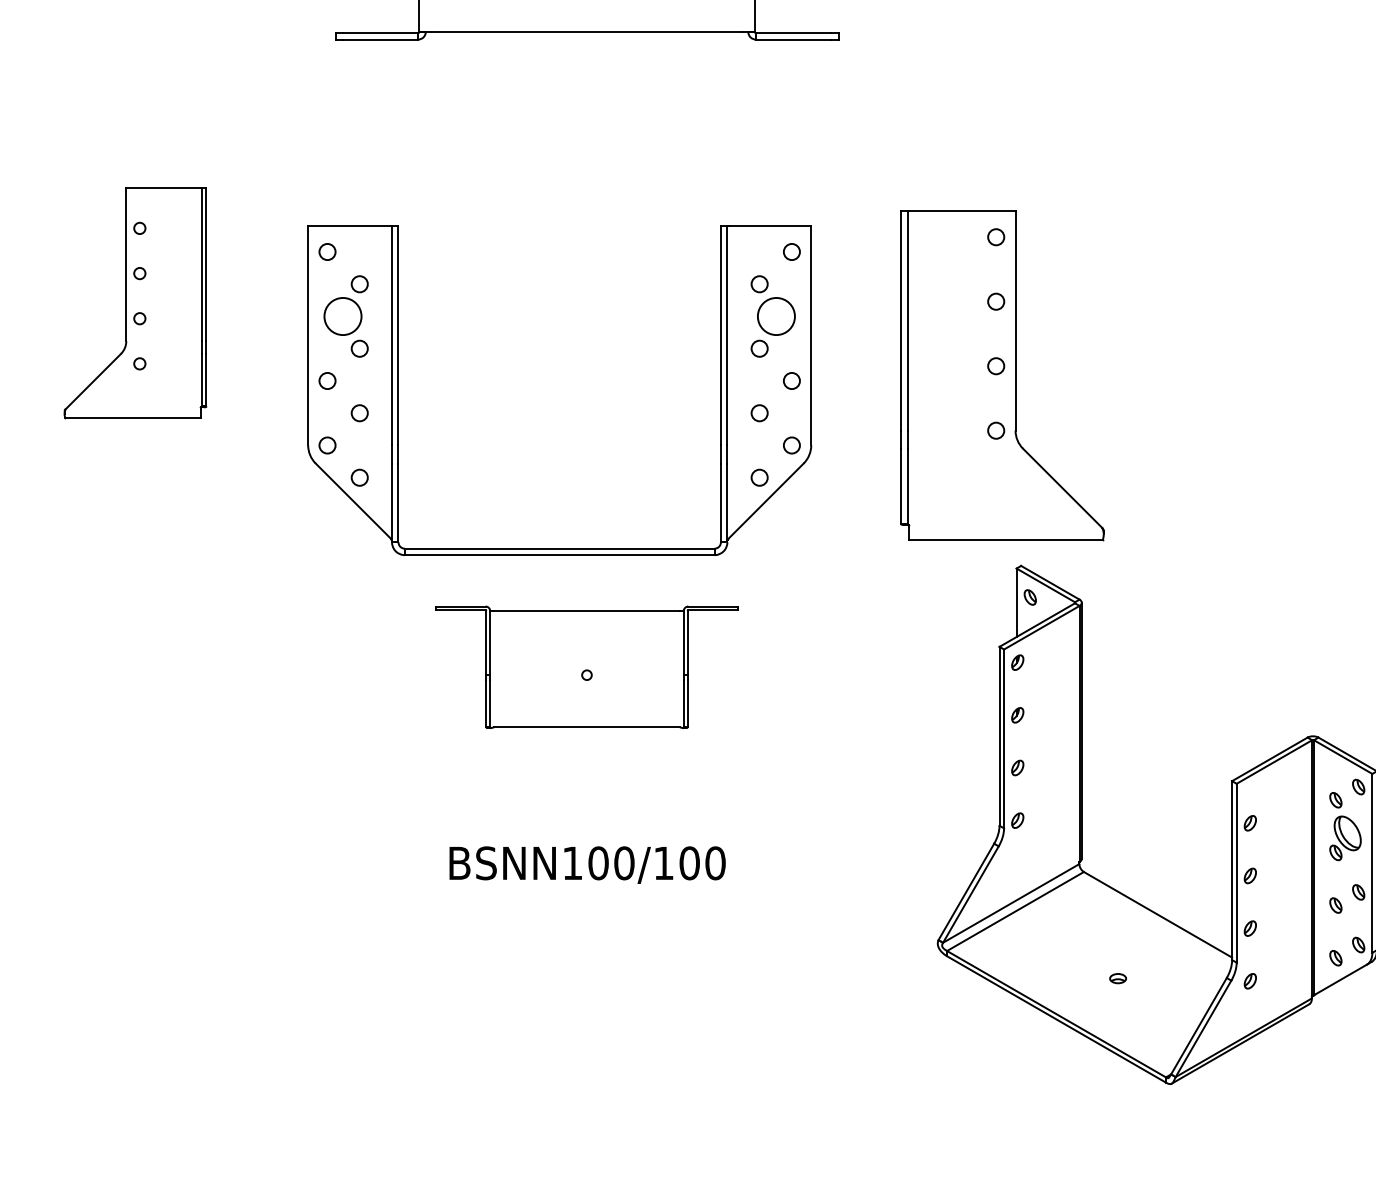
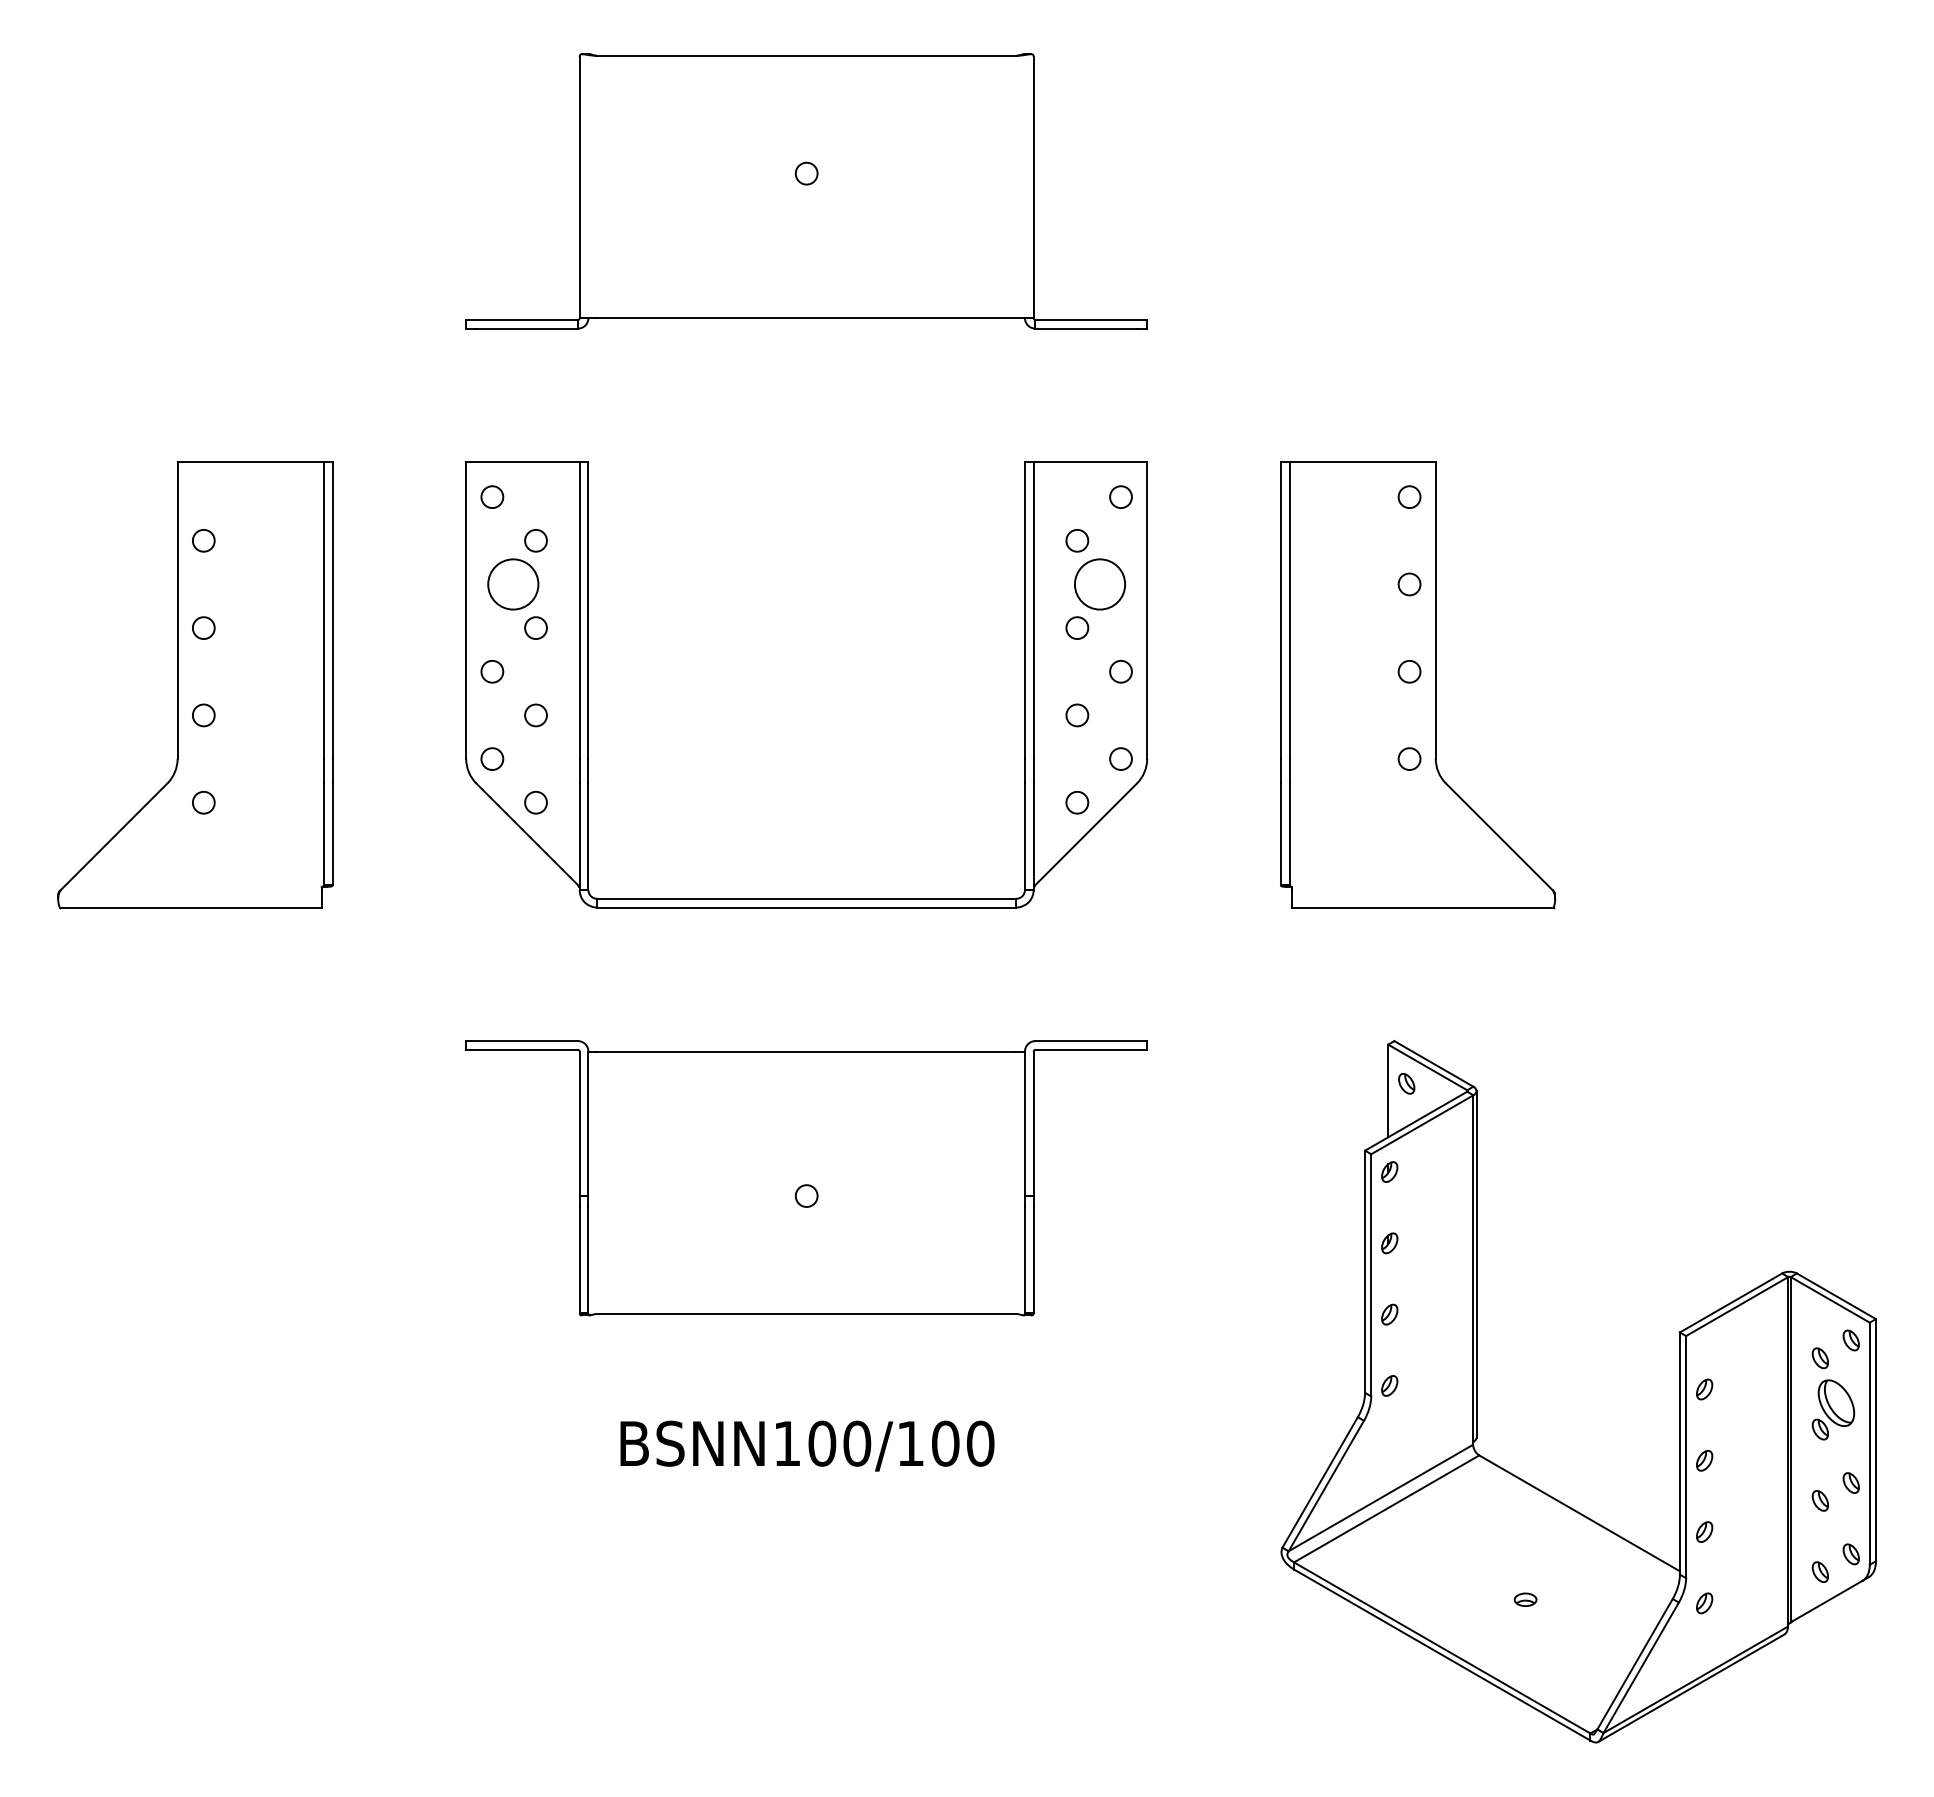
part: (135, 303) -> (195, 685), size x1.43
part: (1002, 376) -> (1418, 685), moved
part: (559, 548) -> (806, 898), moved
part: (586, 667) -> (806, 1178), size x1.67

